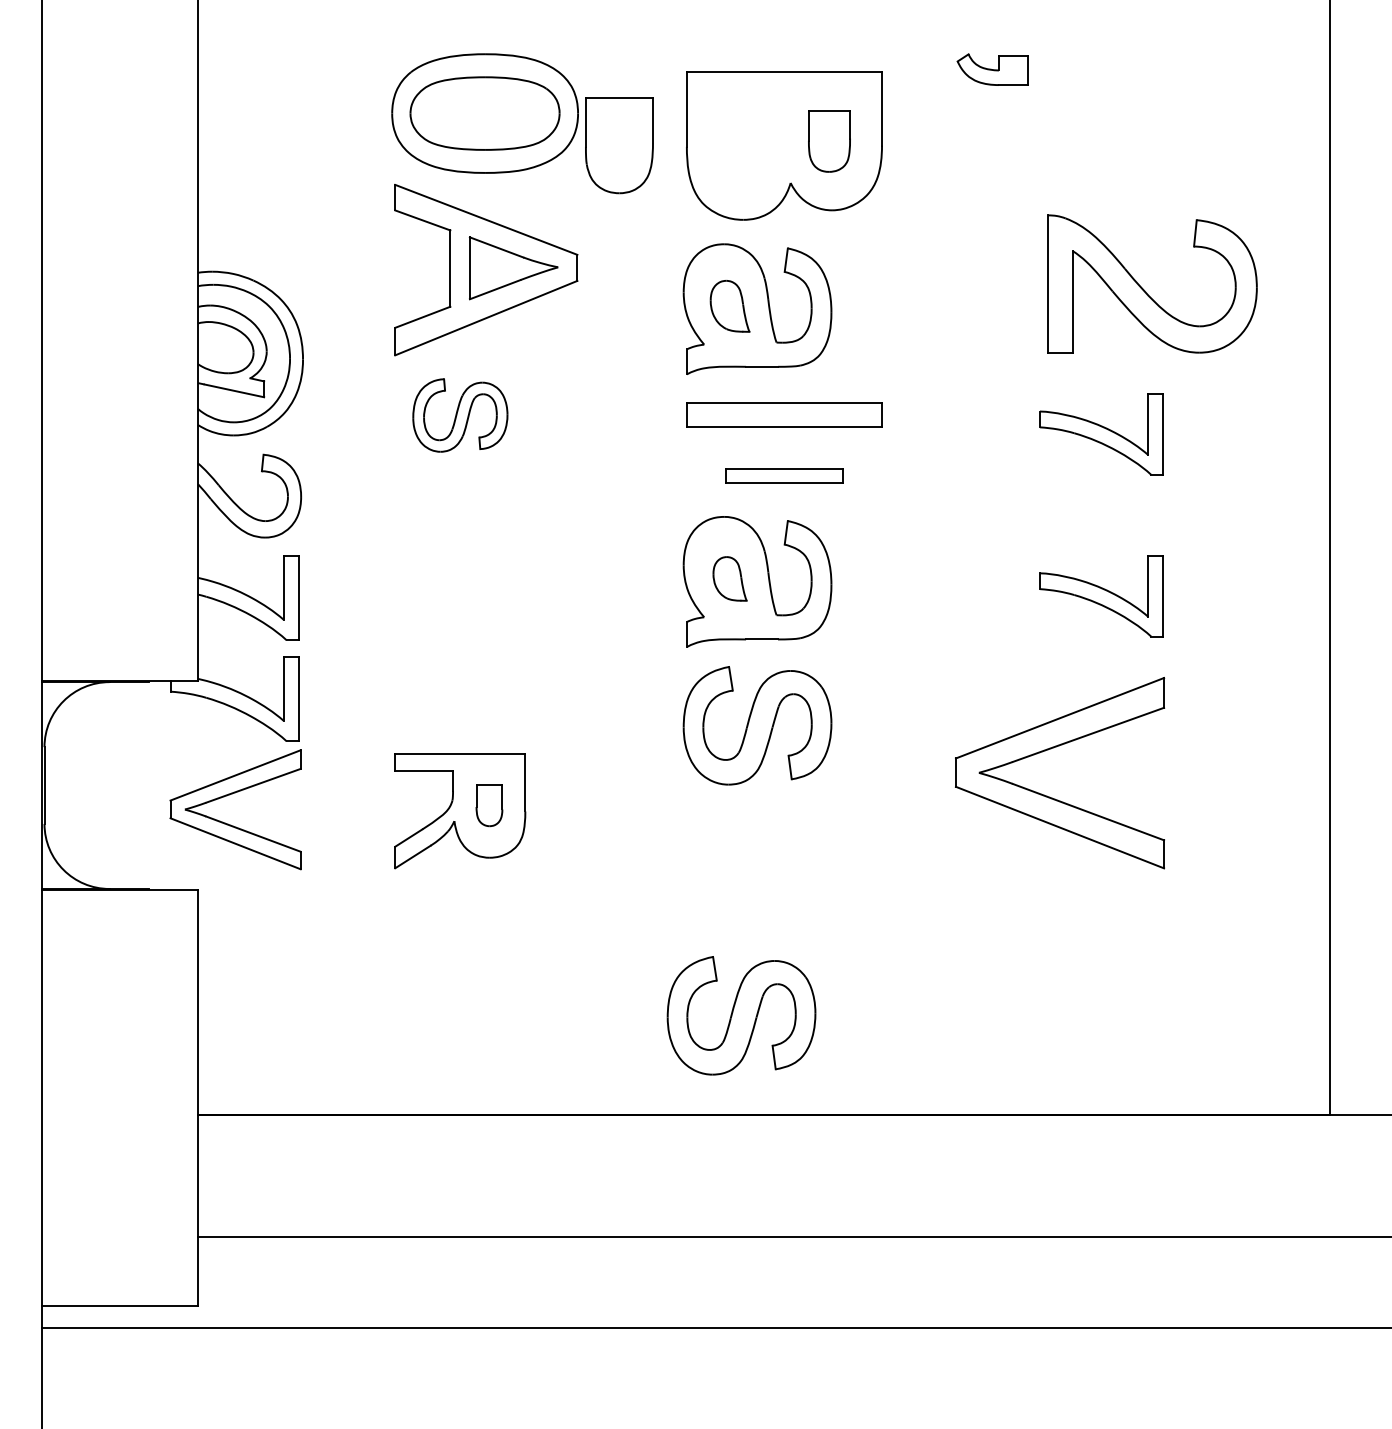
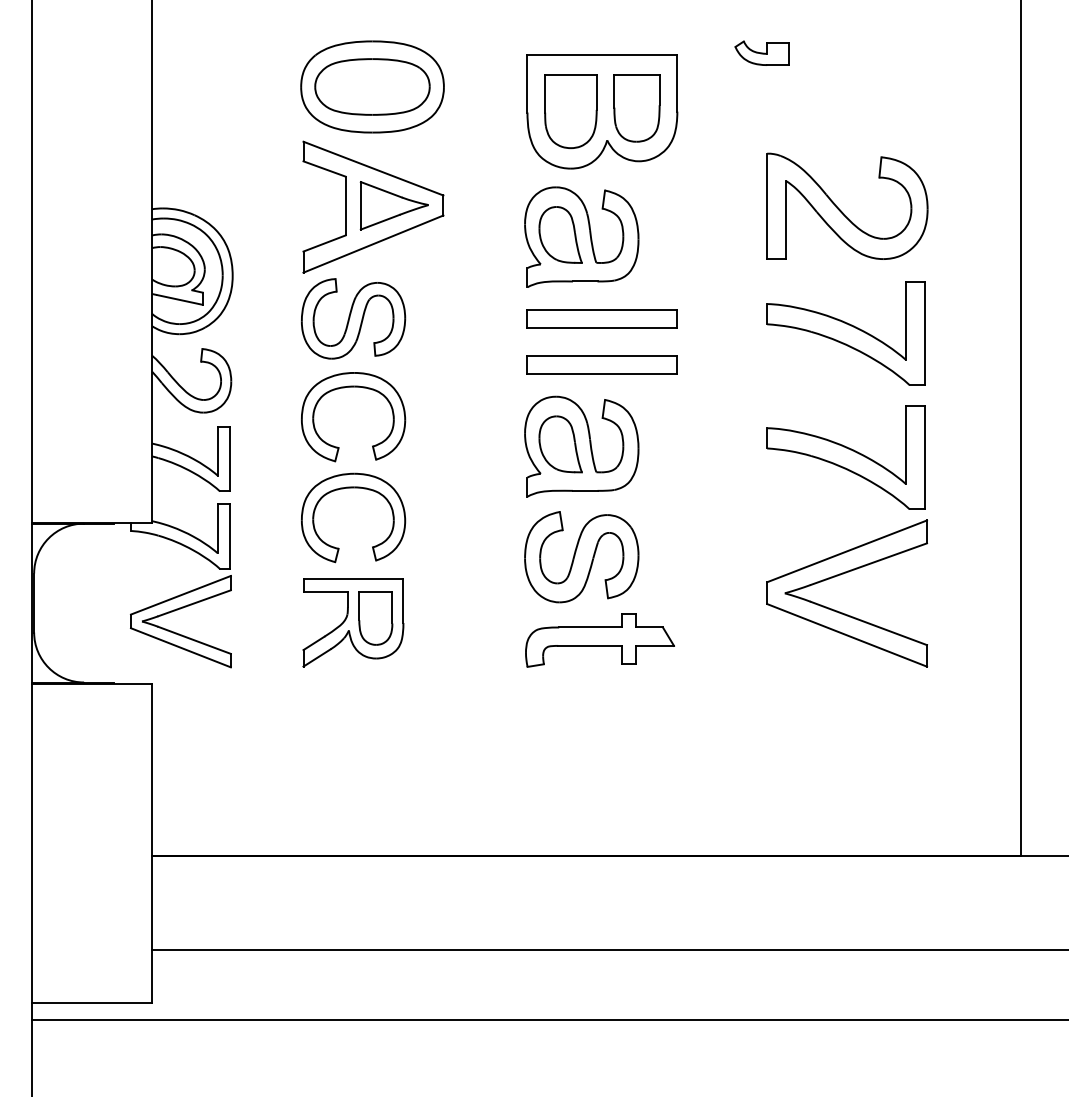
part: (829, 141) -> (637, 108), size x1.43
part: (619, 145) -> (570, 111), moved
part: (1145, 290) -> (842, 211), moved
part: (729, 306) -> (560, 235), size x1.43
part: (460, 415) -> (353, 318), size x1.43
part: (1101, 434) -> (845, 333), size x1.67
part: (784, 475) -> (602, 364), size x1.67
part: (460, 504) -> (353, 387), added
part: (729, 578) -> (560, 444), size x1.67
part: (1101, 596) -> (845, 457), size x1.67
part: (454, 636) -> (349, 488), added
part: (1052, 797) -> (841, 612), moved
part: (489, 805) -> (375, 618), size x1.67
part: (781, 834) -> (600, 640), added
part: (741, 1015) -> (569, 779), removed

